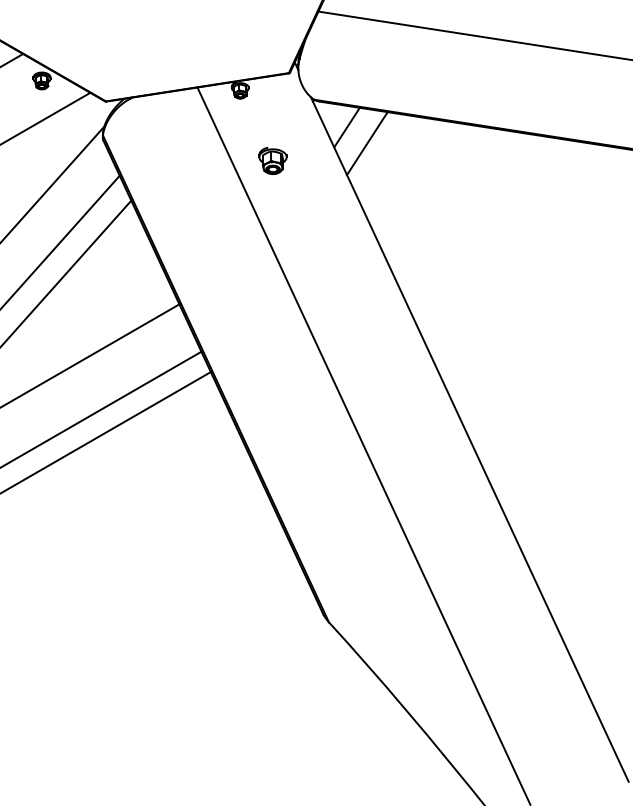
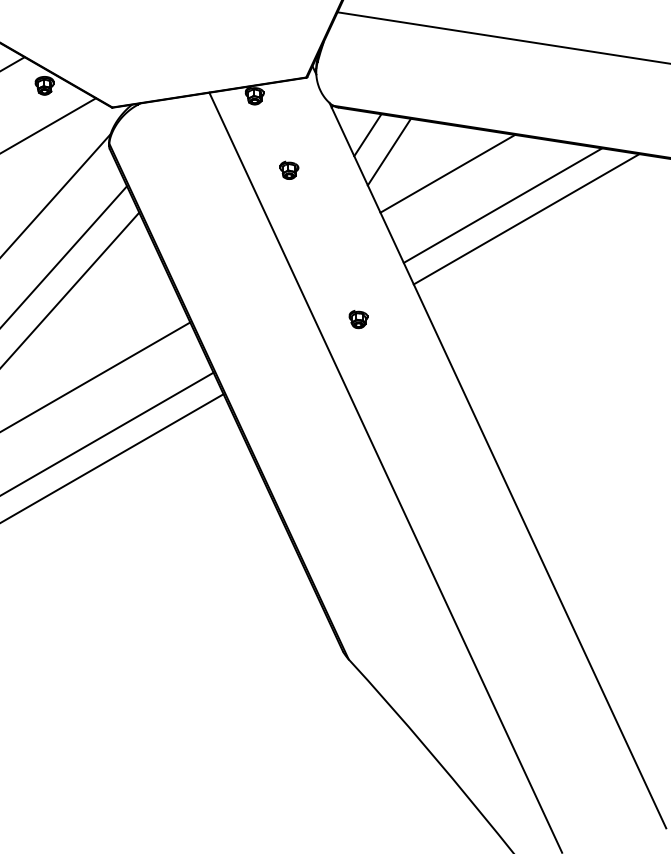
part: (272, 160) -> (288, 170), size x0.62
line: (422, 163) -> (447, 173), added
line: (474, 194) -> (502, 206), added
line: (496, 206) -> (526, 218), added
part: (338, 301) -> (358, 319), added

